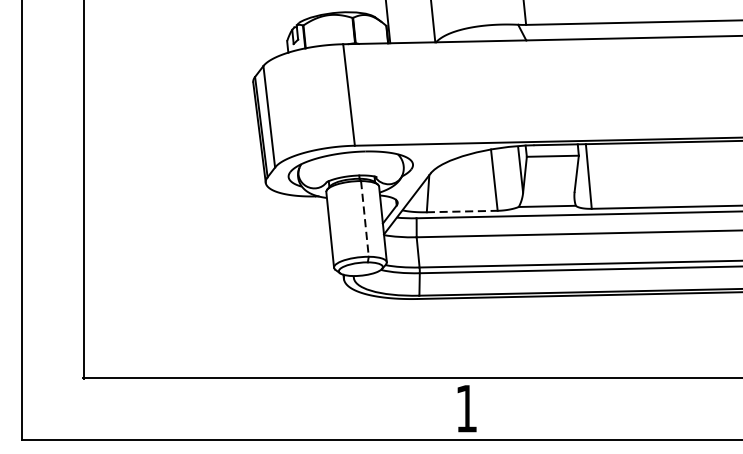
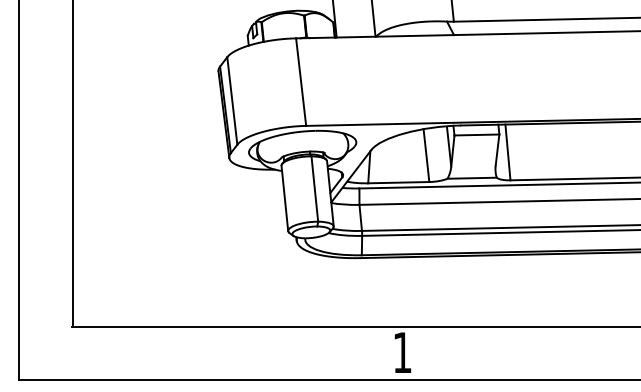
line: (461, 211) -> (398, 182), dashed -> solid
line: (364, 219) -> (314, 189), dashed -> solid

